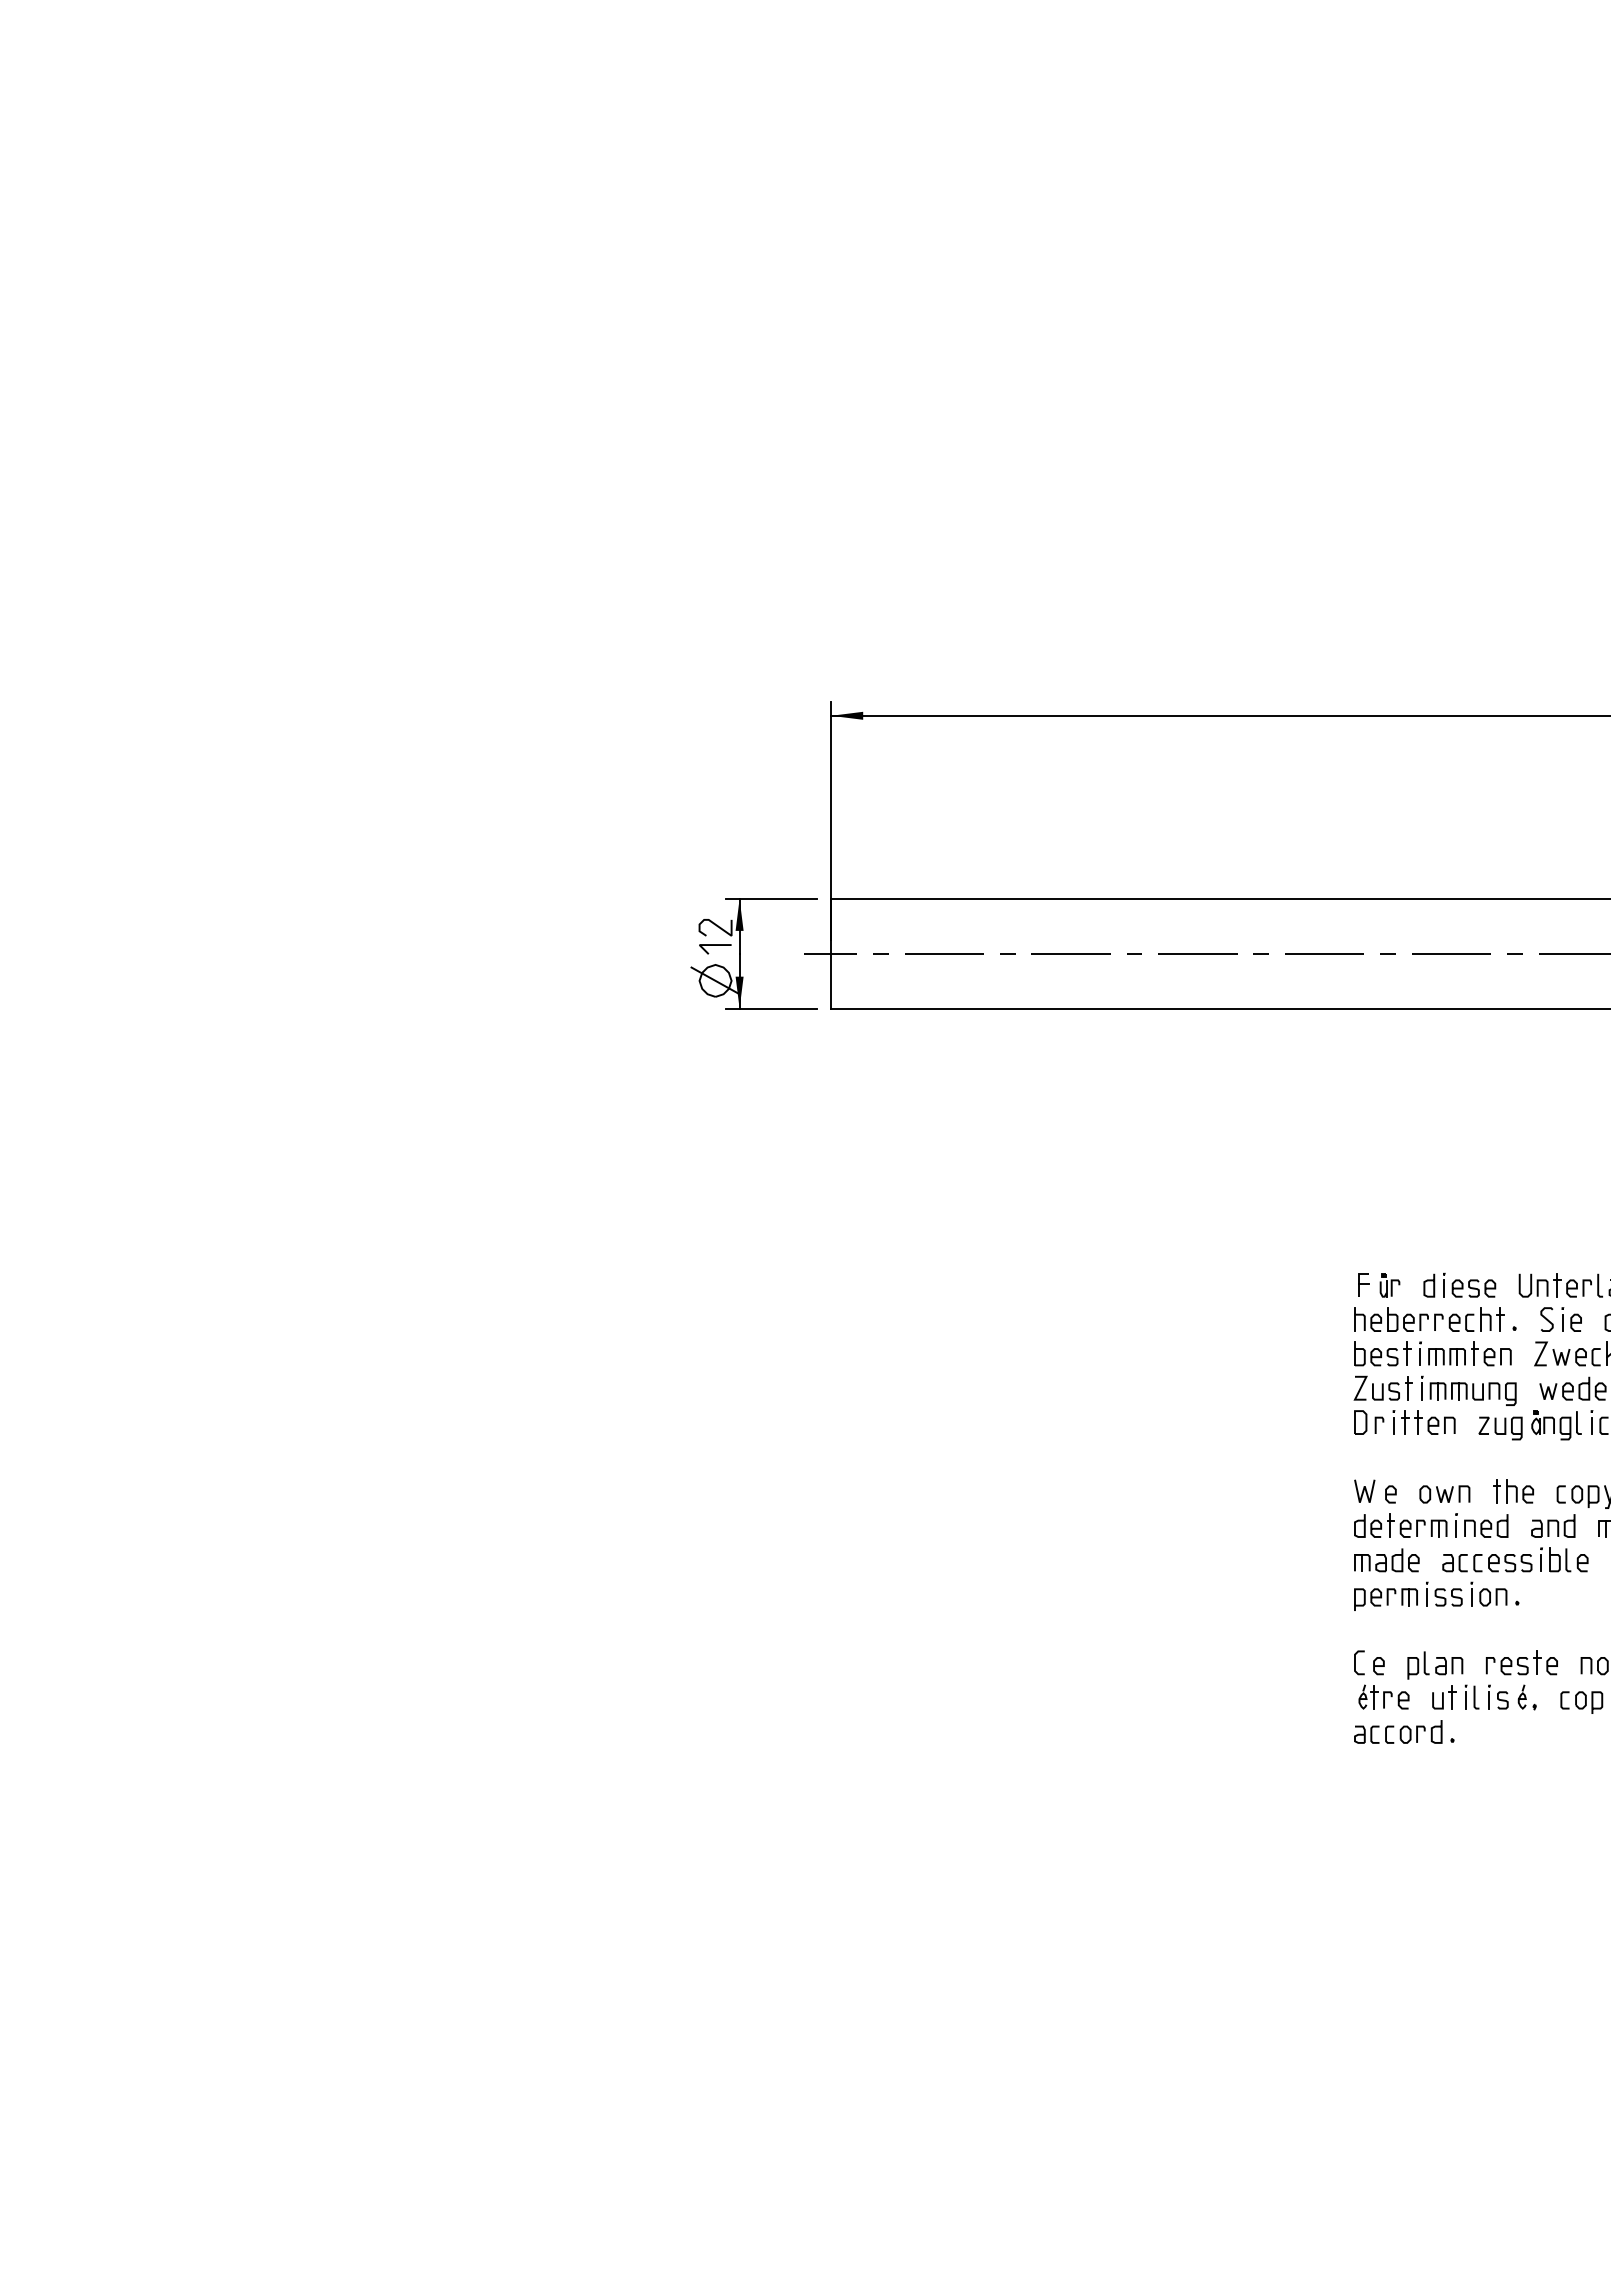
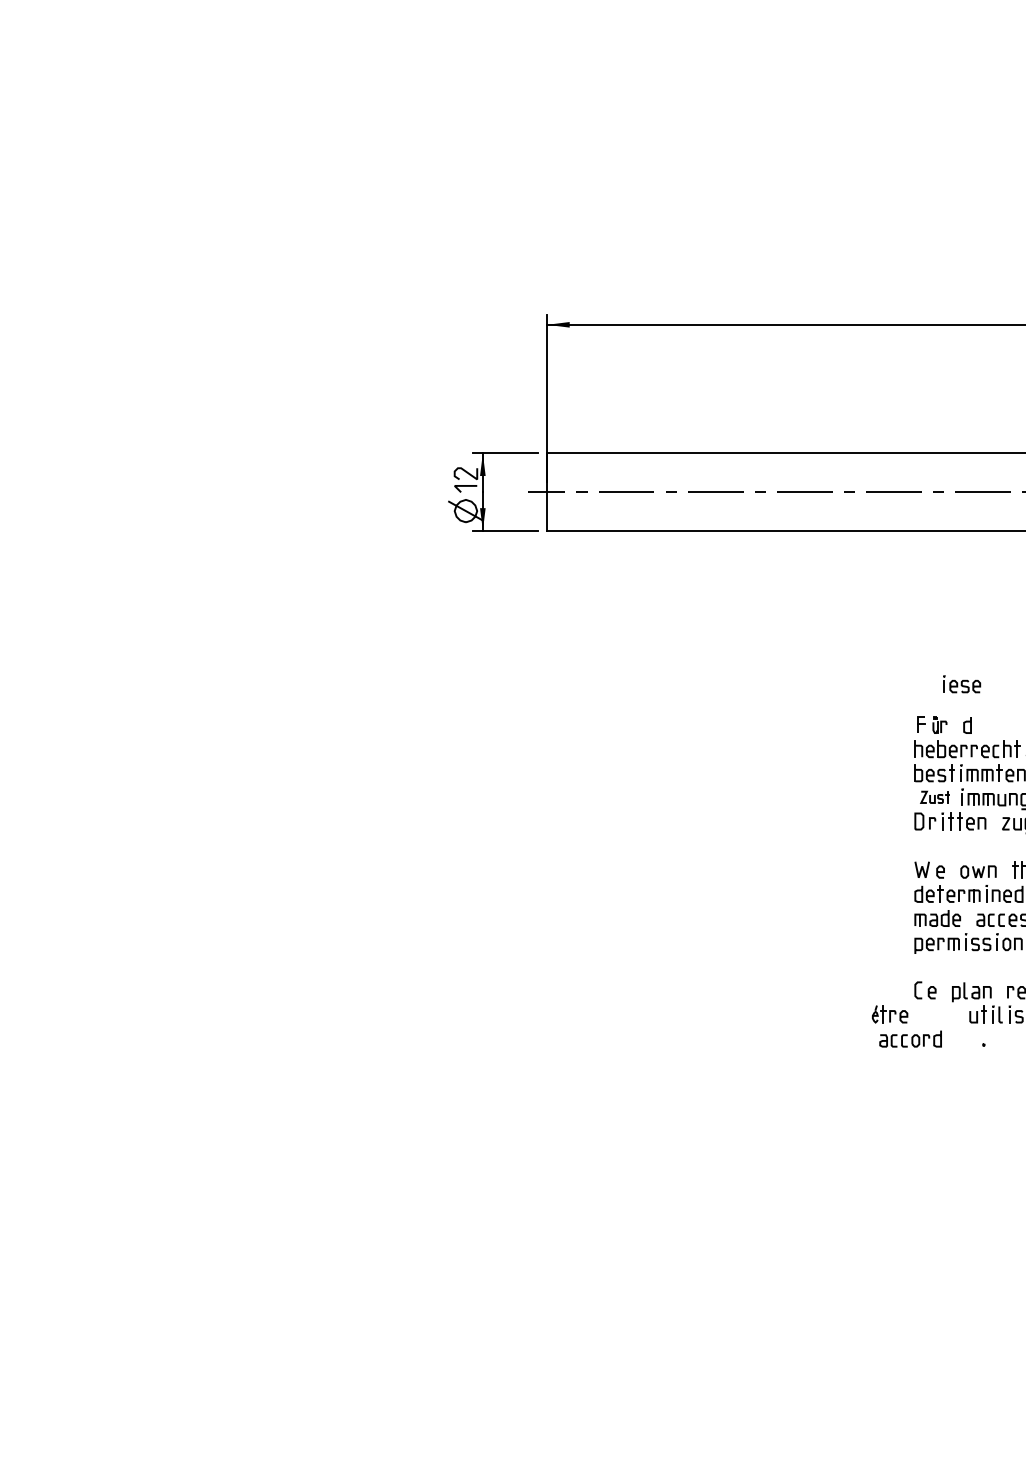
part: (1469, 1284) -> (962, 683), moved
part: (1382, 1387) -> (934, 796), size x0.7
part: (1383, 1696) -> (889, 1014), moved
part: (1398, 1731) -> (910, 1038), moved

